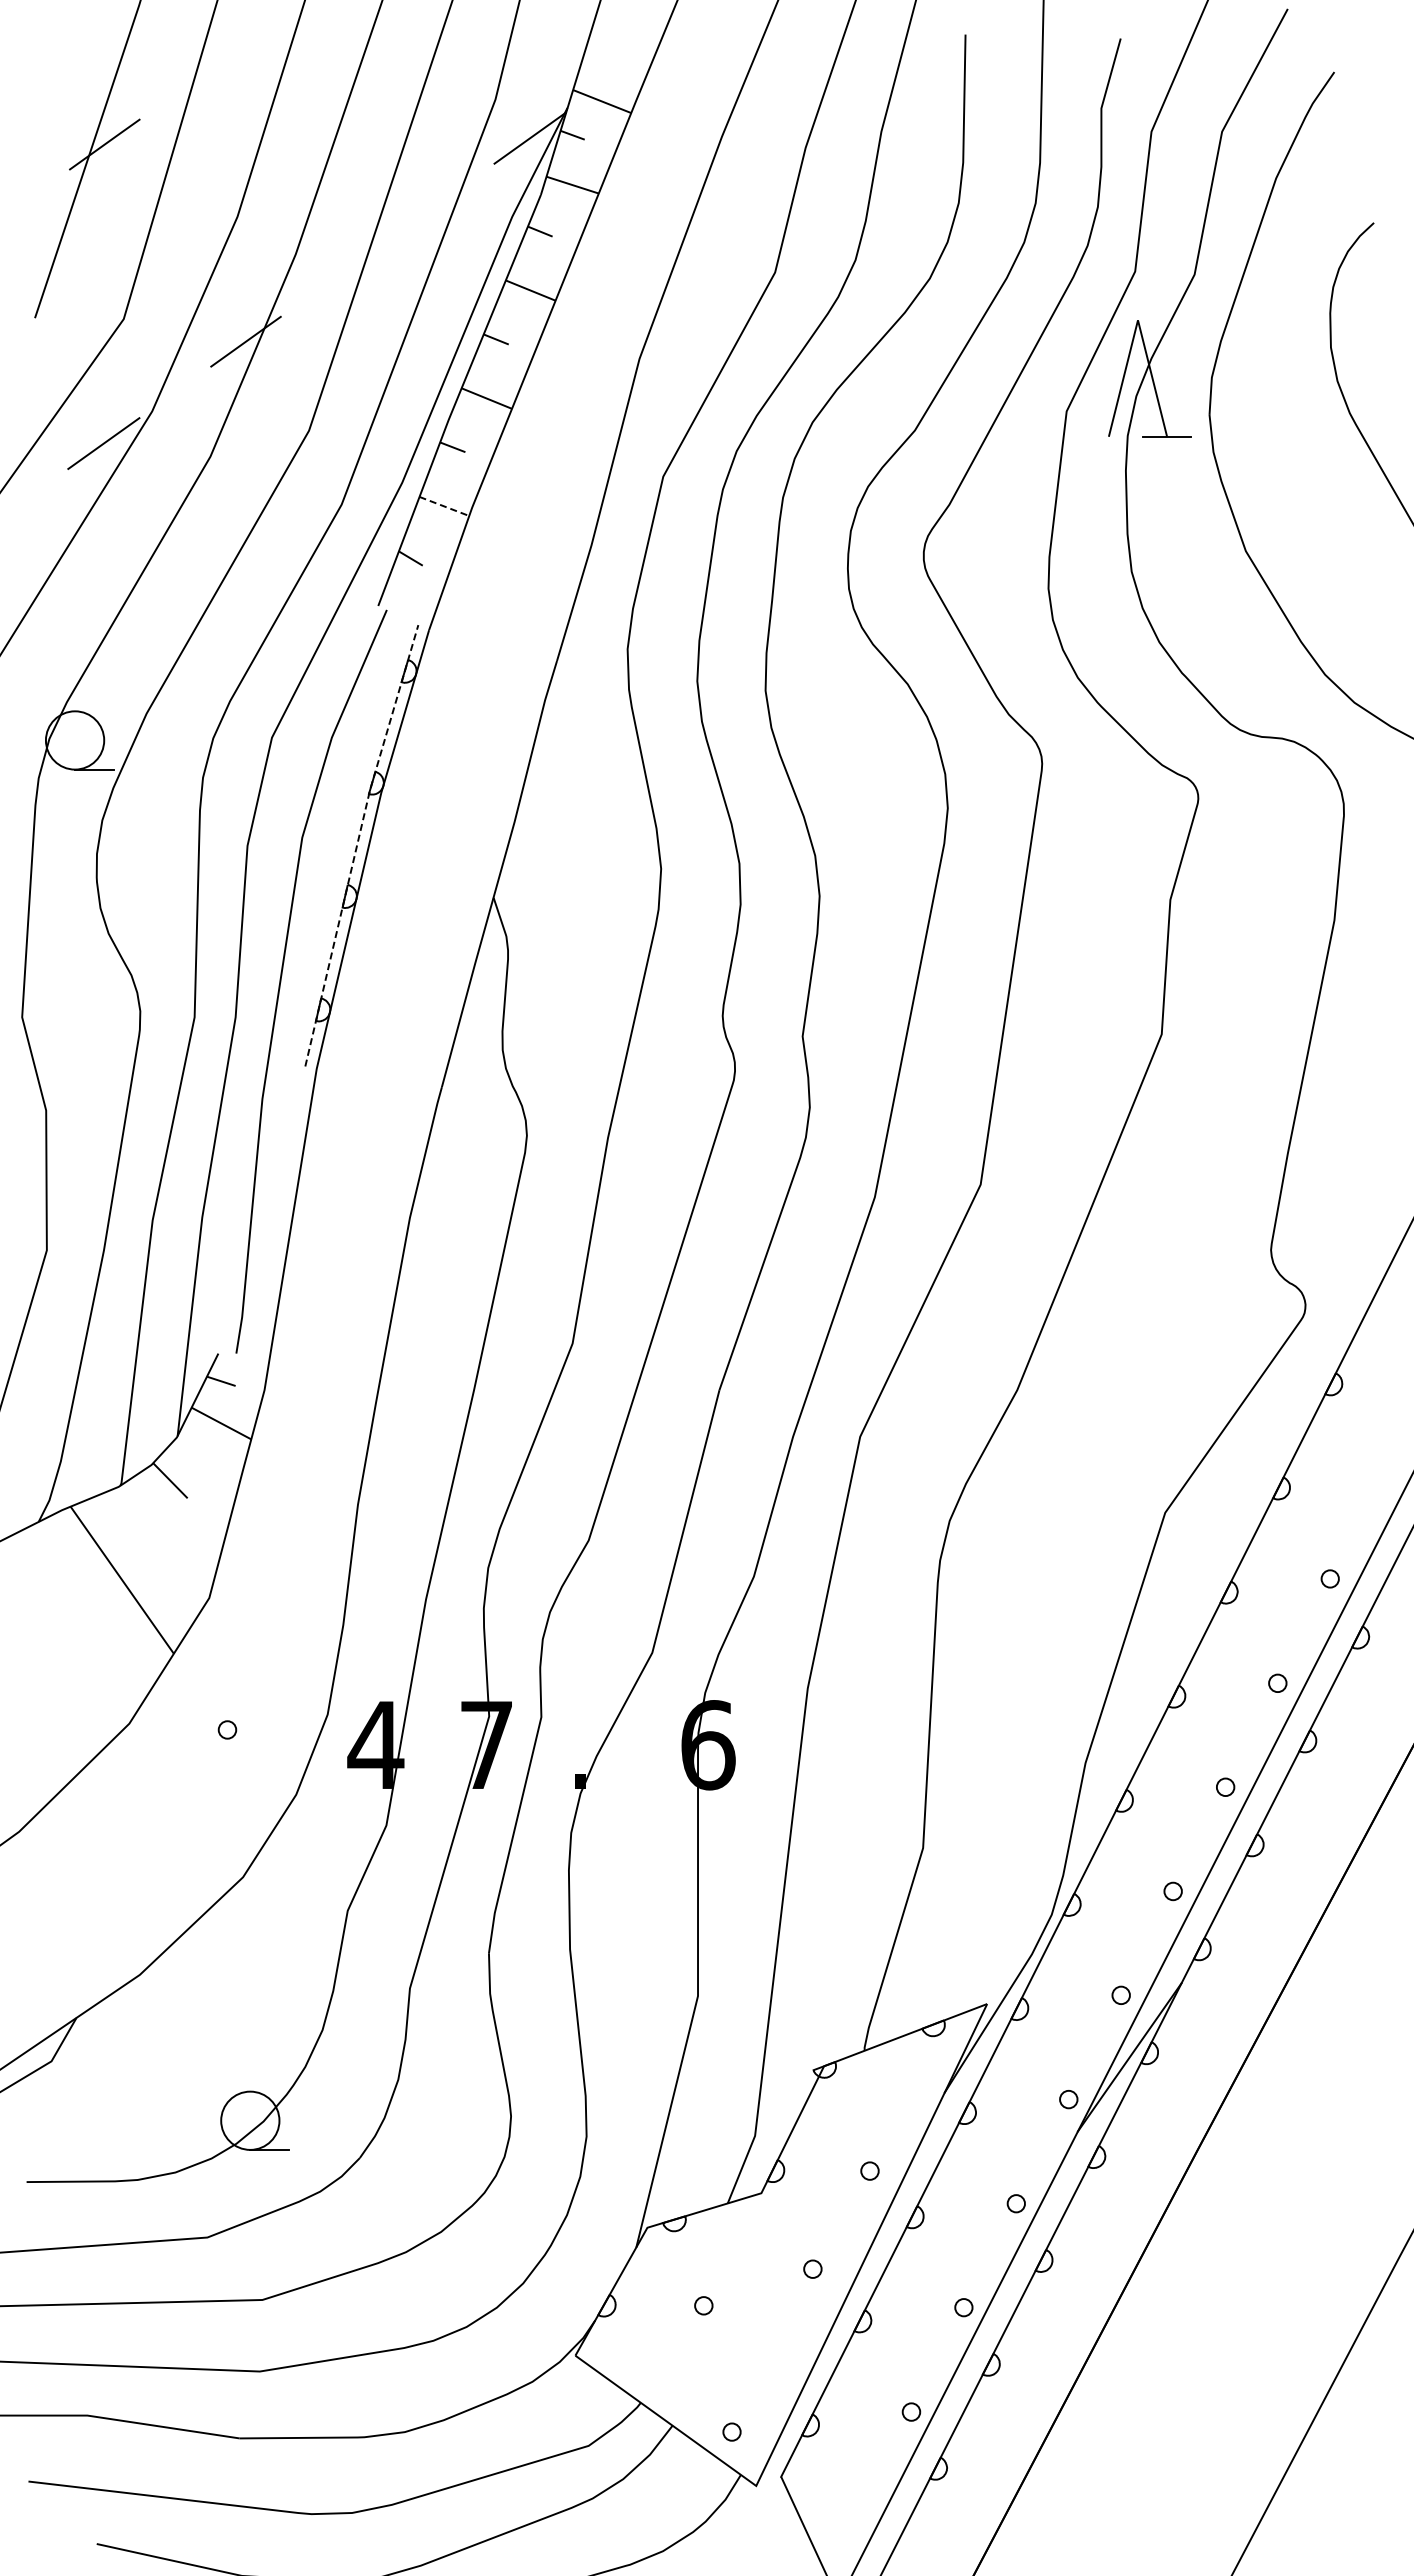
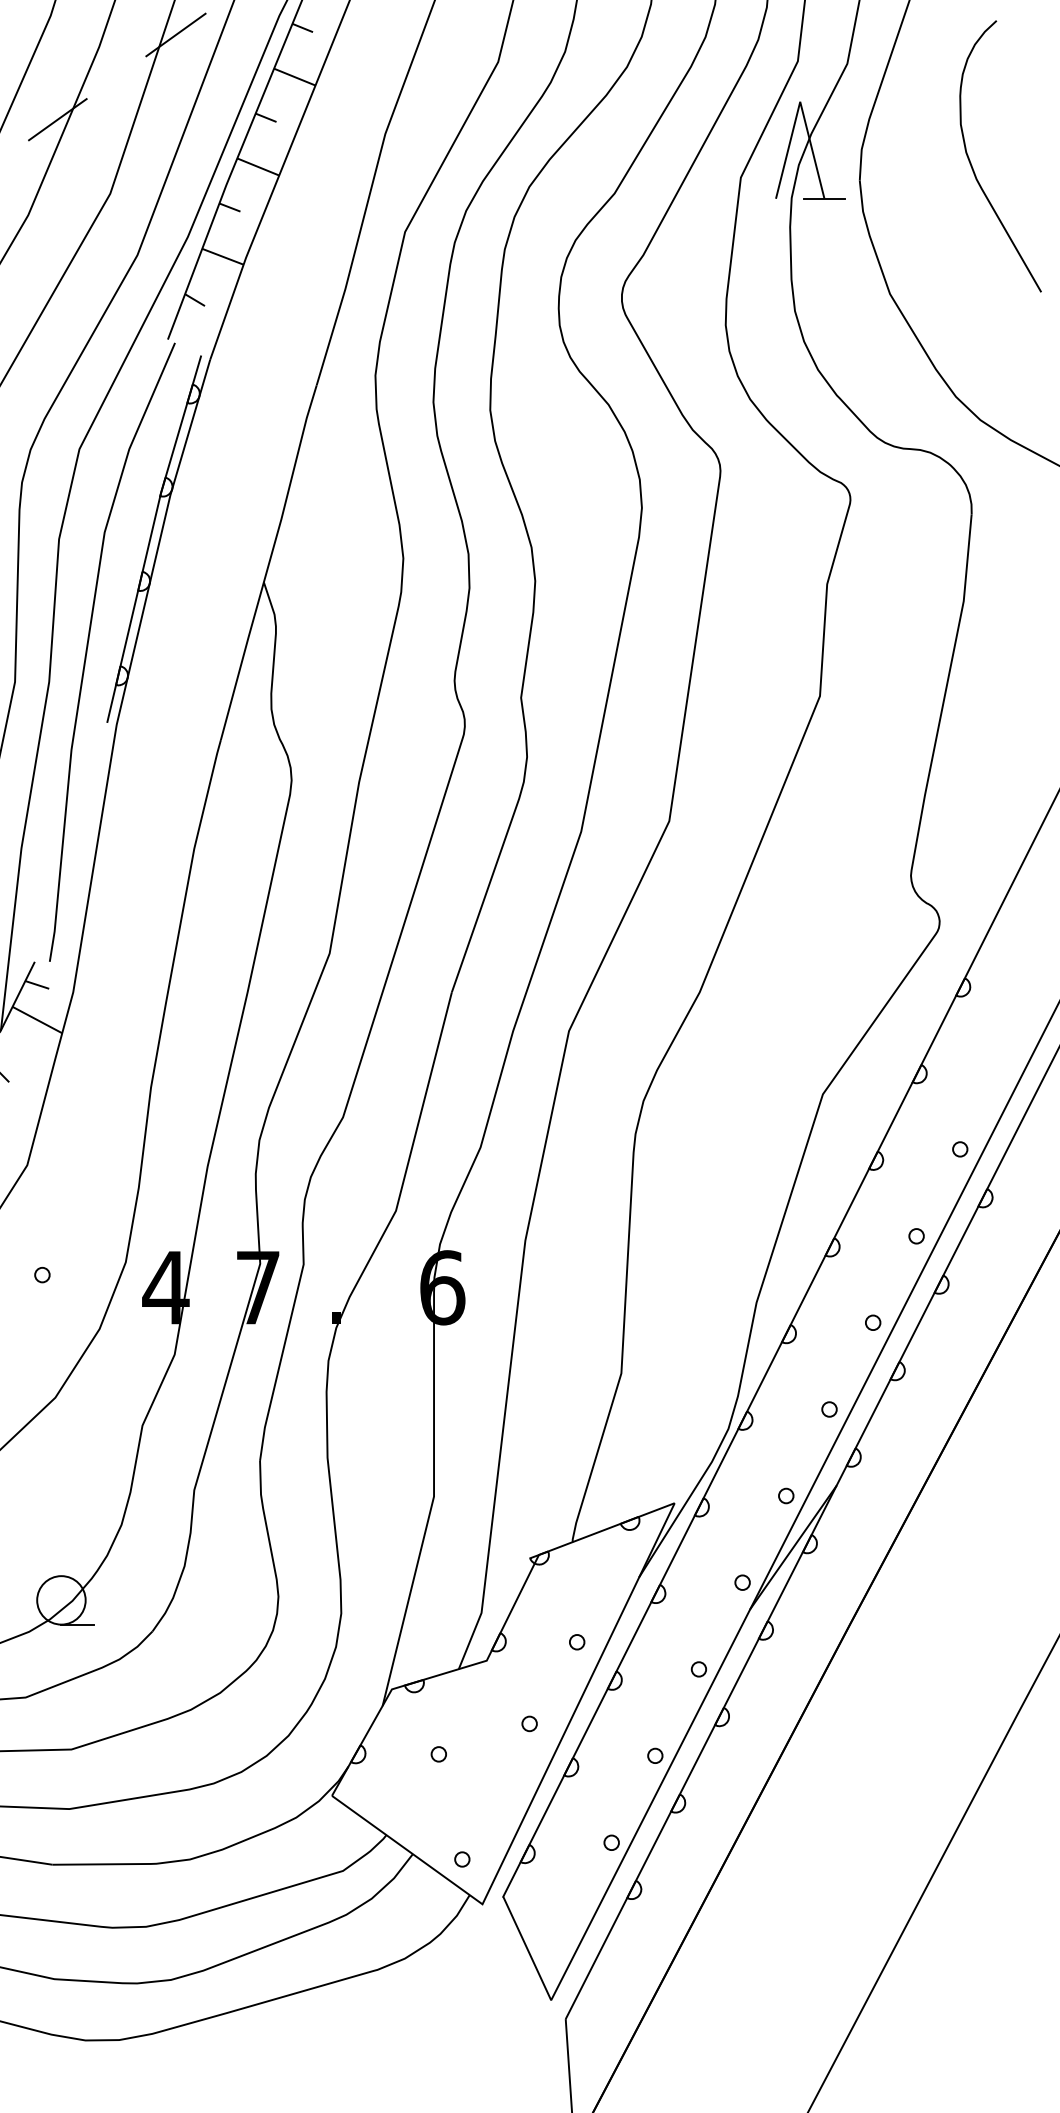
line: (387, 239) -> (175, 34), added
line: (444, 506) -> (223, 256), dashed -> solid
line: (357, 844) -> (150, 538), dashed -> solid

